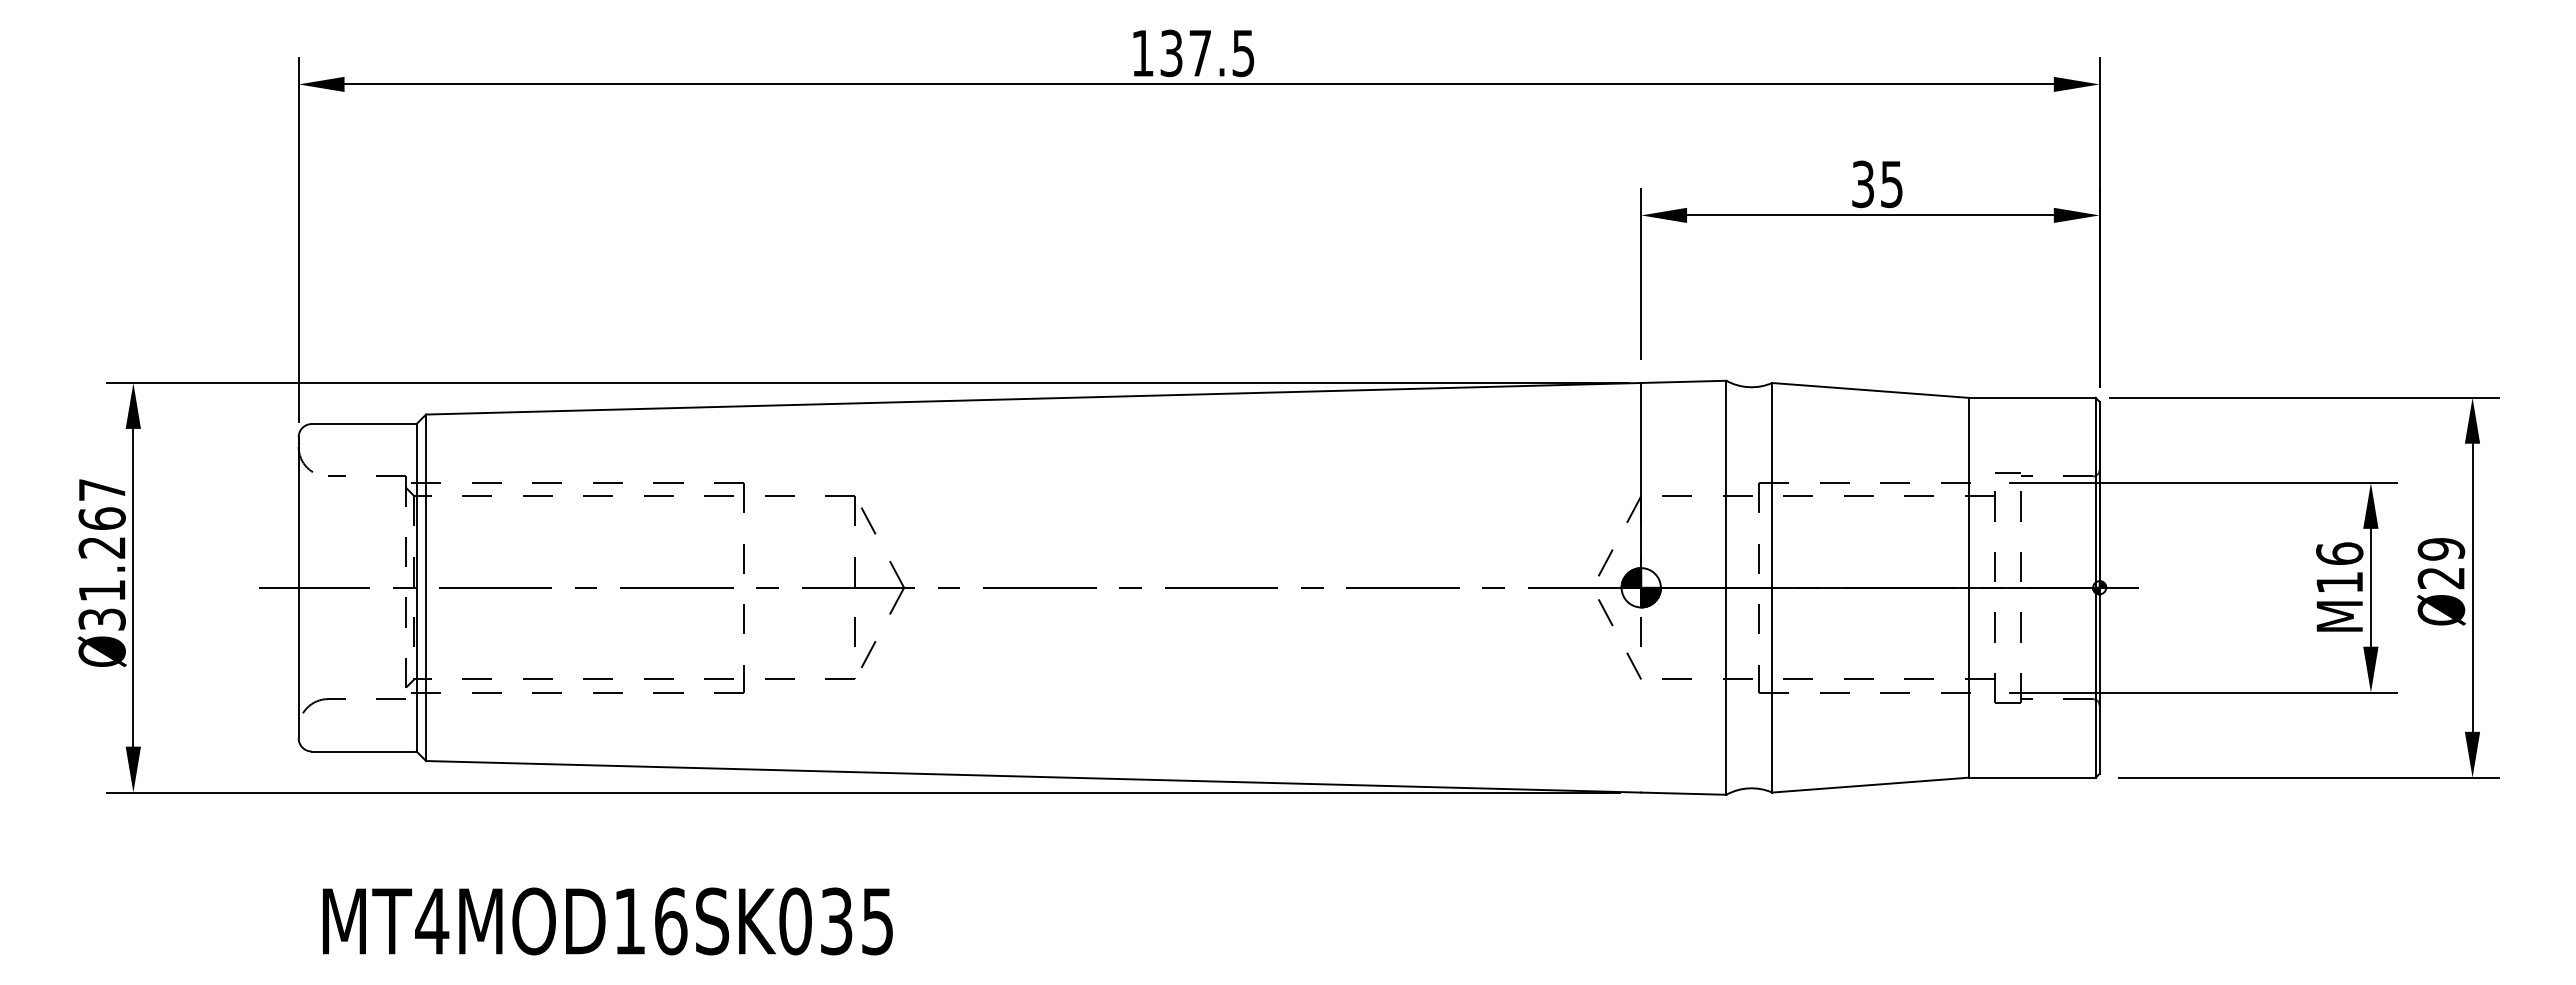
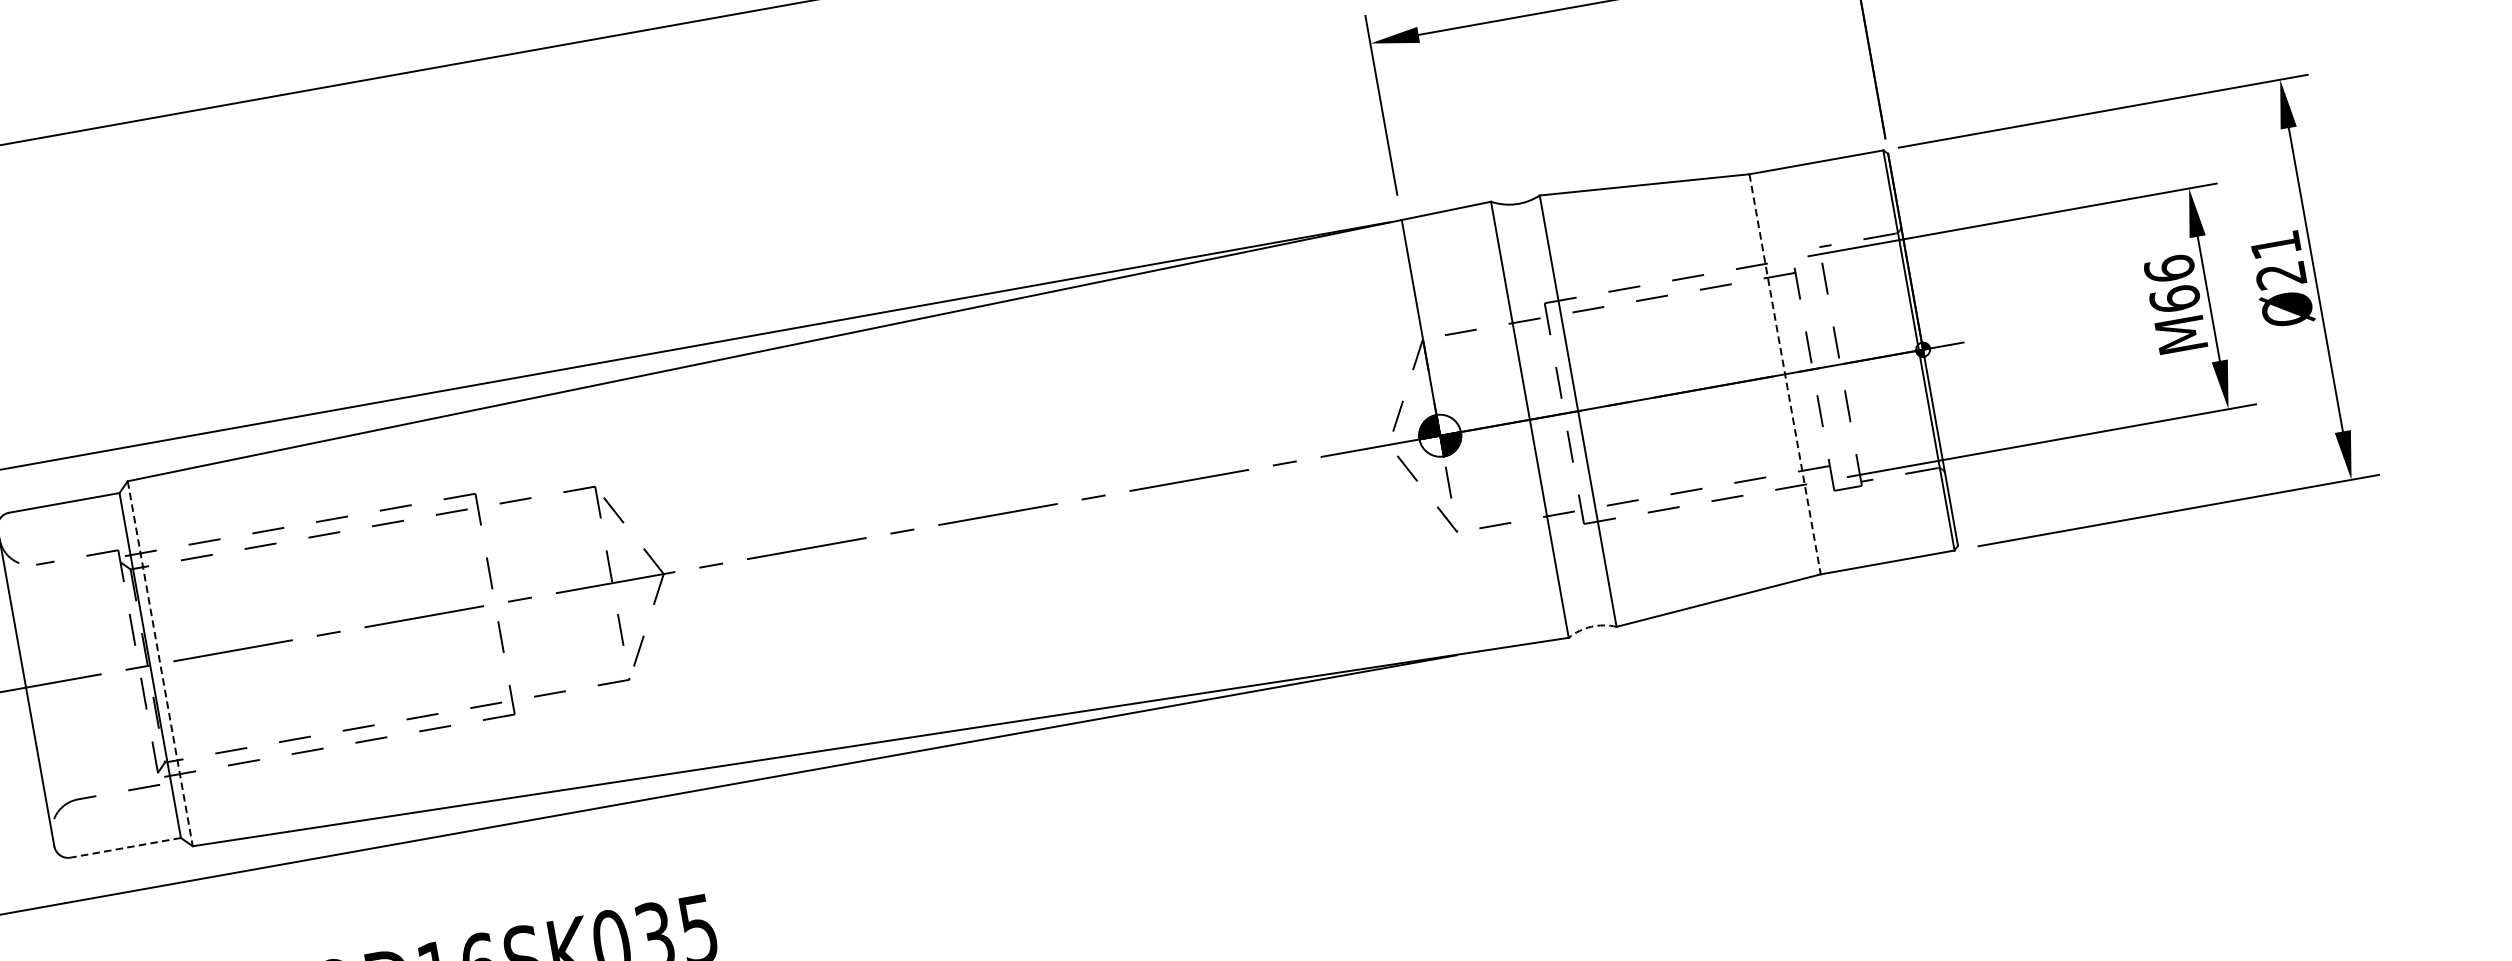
line: (2007, 472) -> (1804, 245), removed
text: (2441, 549) -> (2275, 245), Ø29 -> Ø21
text: (2339, 582) -> (2174, 299), M16 -> M66
line: (1968, 587) -> (1784, 374), solid -> dashed
line: (426, 588) -> (160, 664), solid -> dashed
line: (363, 751) -> (125, 847), solid -> dashed
arc: (1749, 788) -> (1591, 626), solid -> dashed

